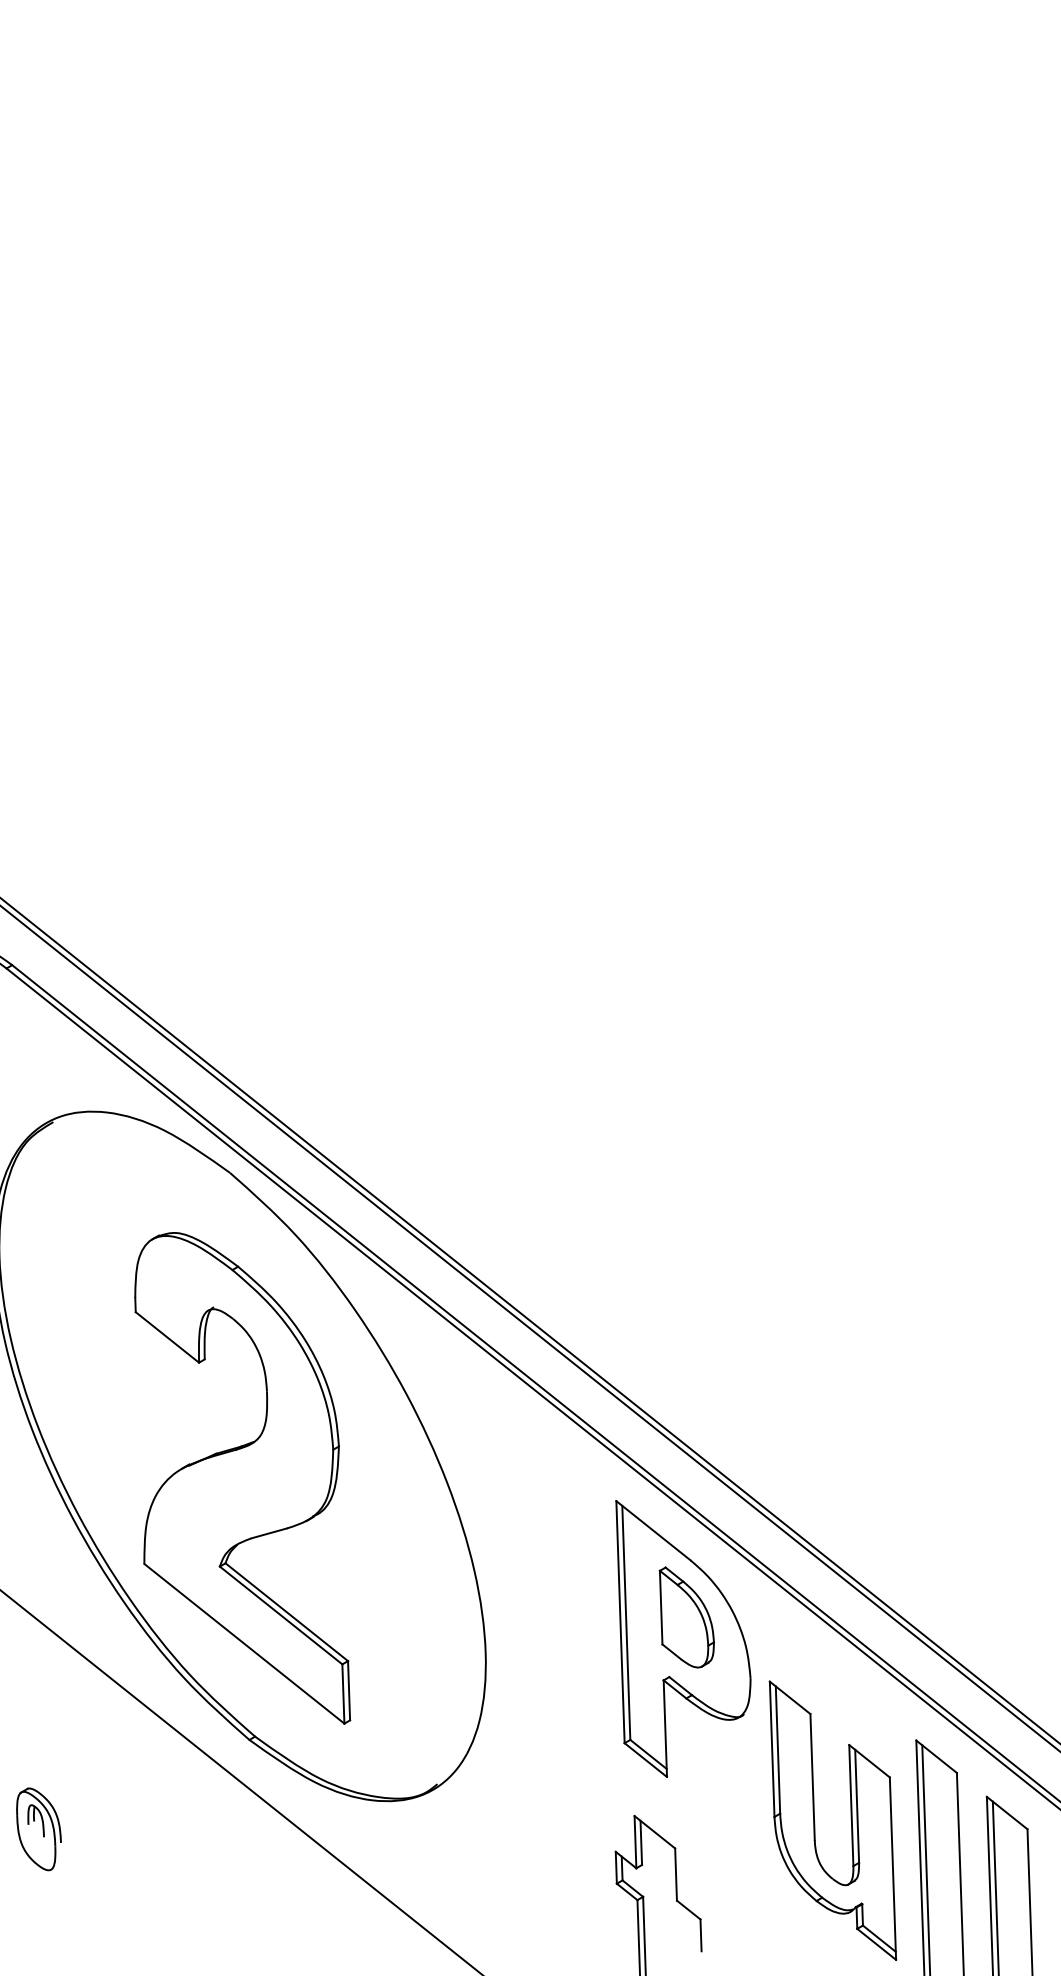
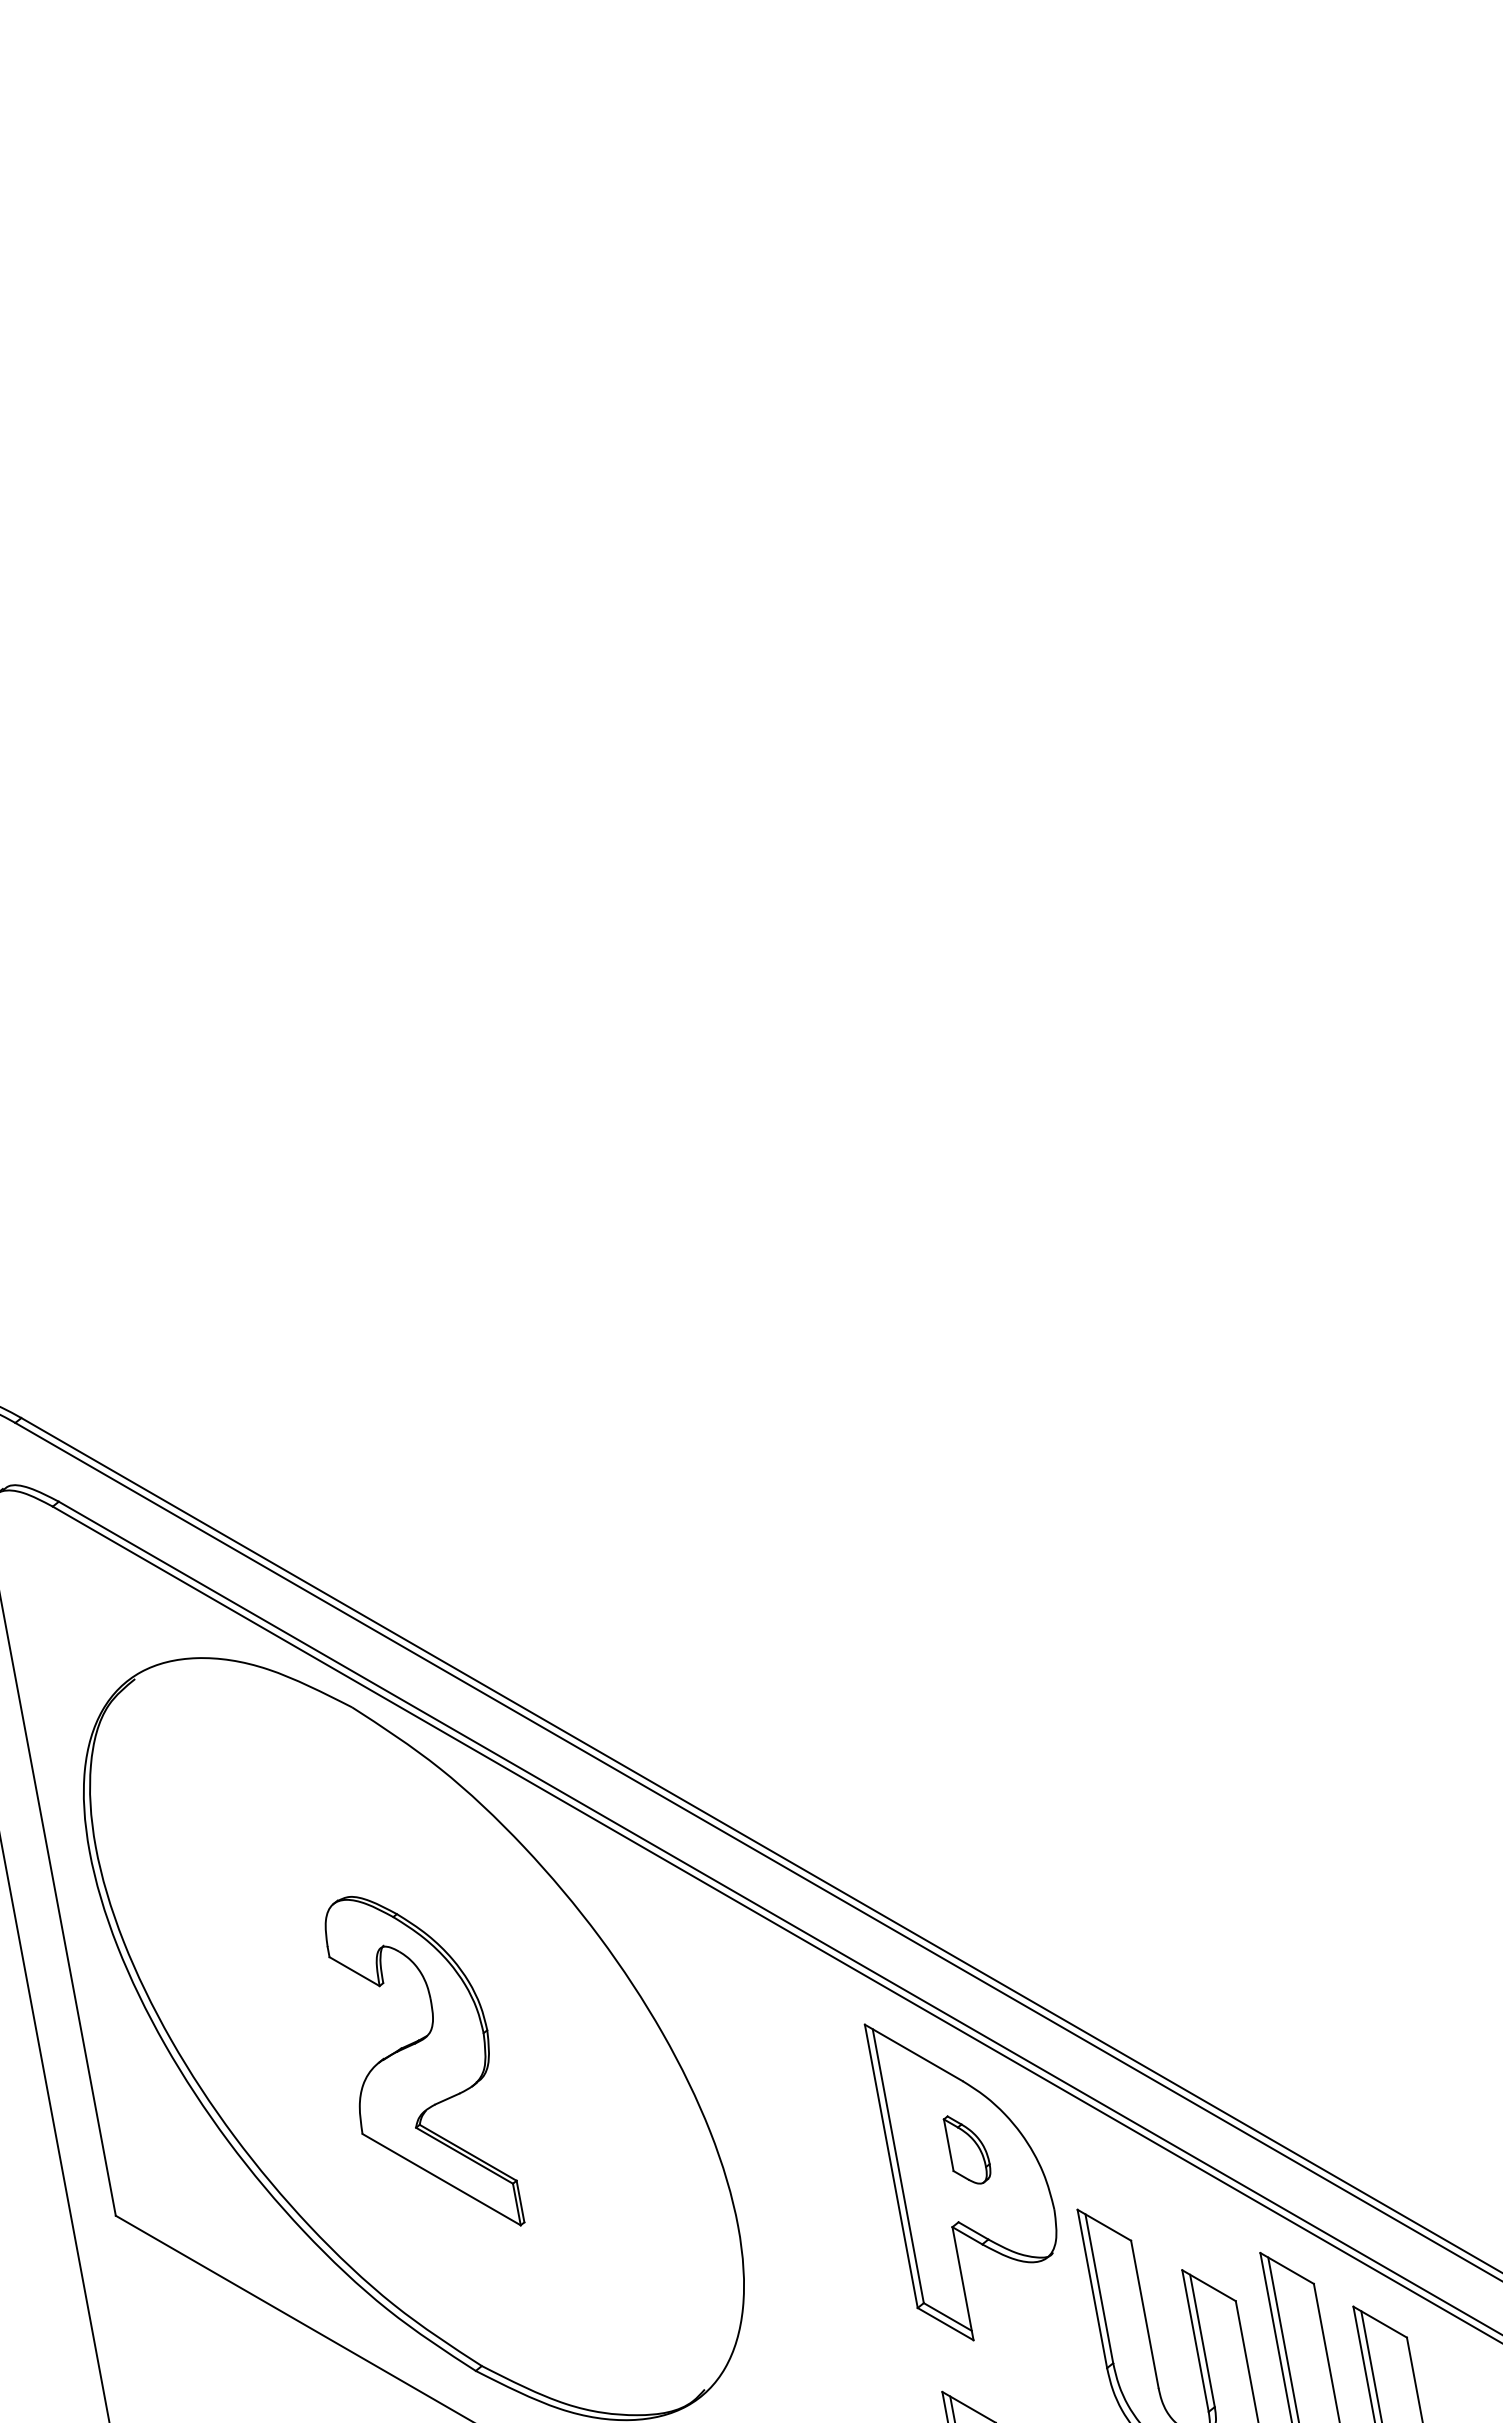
part: (245, 1475) -> (424, 2060), size x0.6
part: (685, 1617) -> (966, 2149), size x0.6

